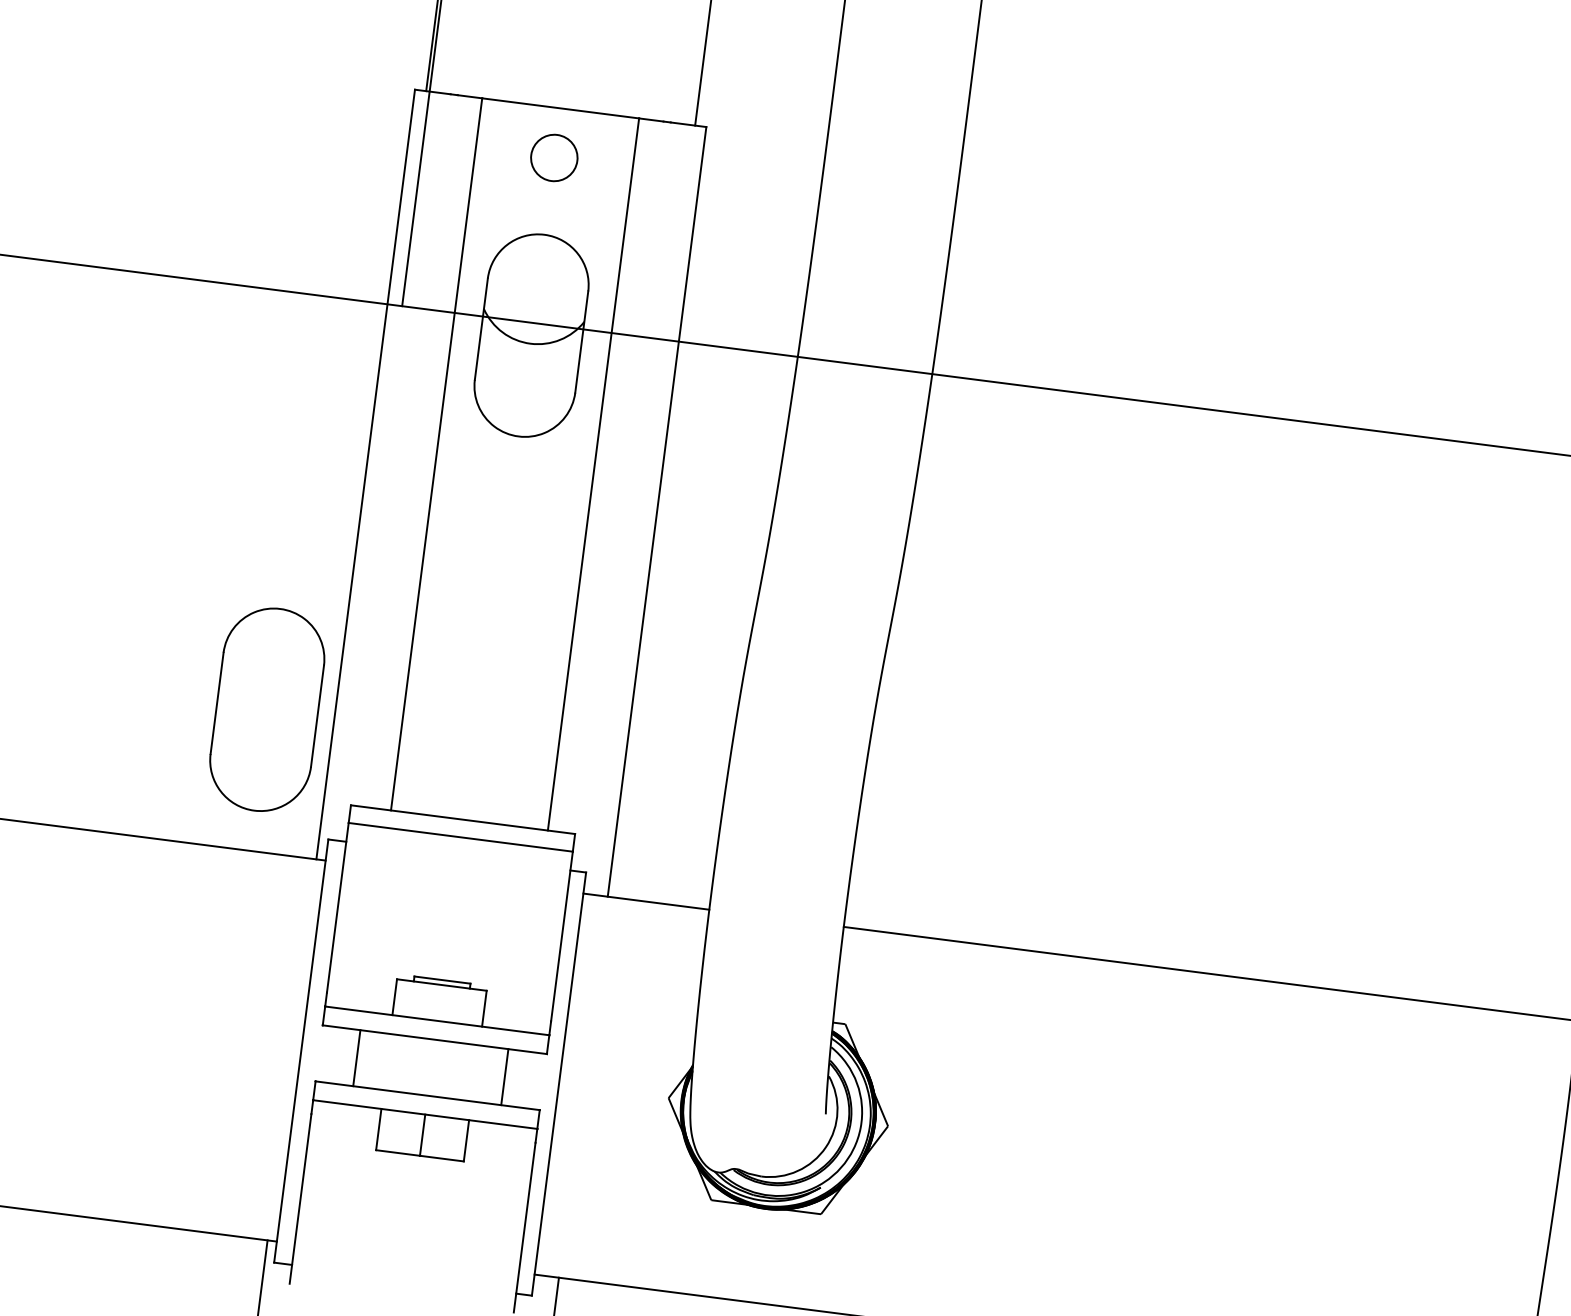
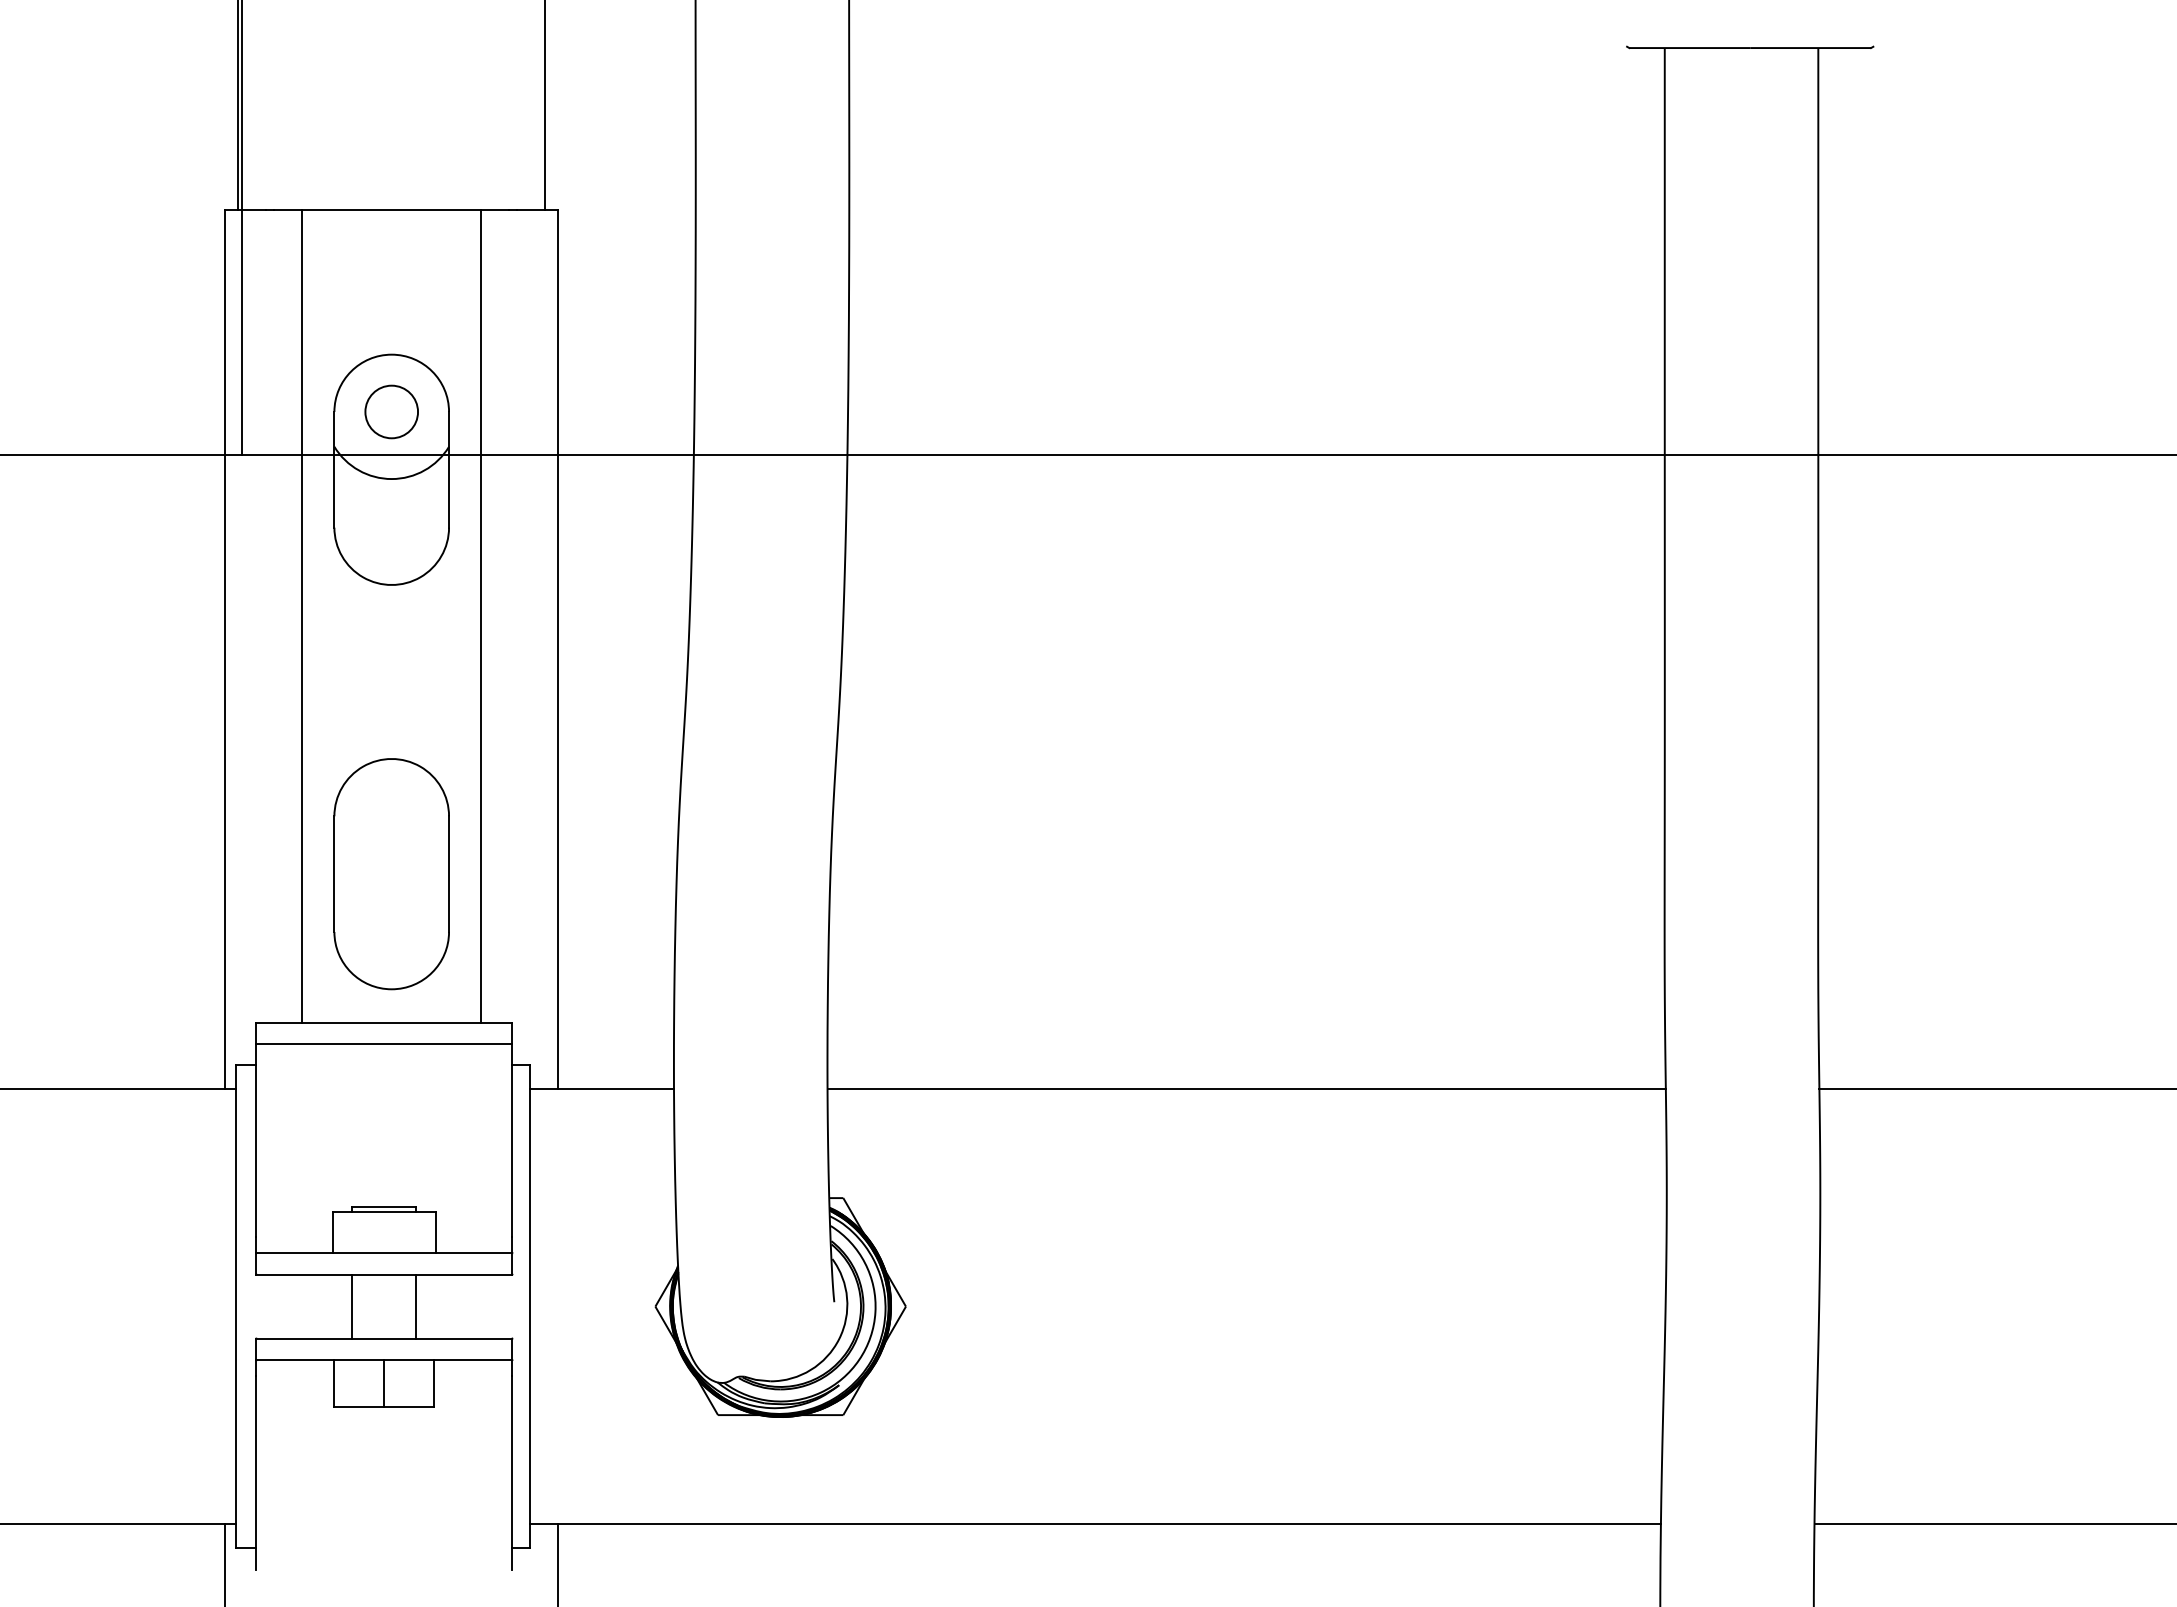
circle: (554, 157) -> (391, 411), moved
part: (267, 710) -> (391, 874), moved
line: (356, 1058) -> (352, 1306), moved
line: (504, 1077) -> (416, 1306), moved

